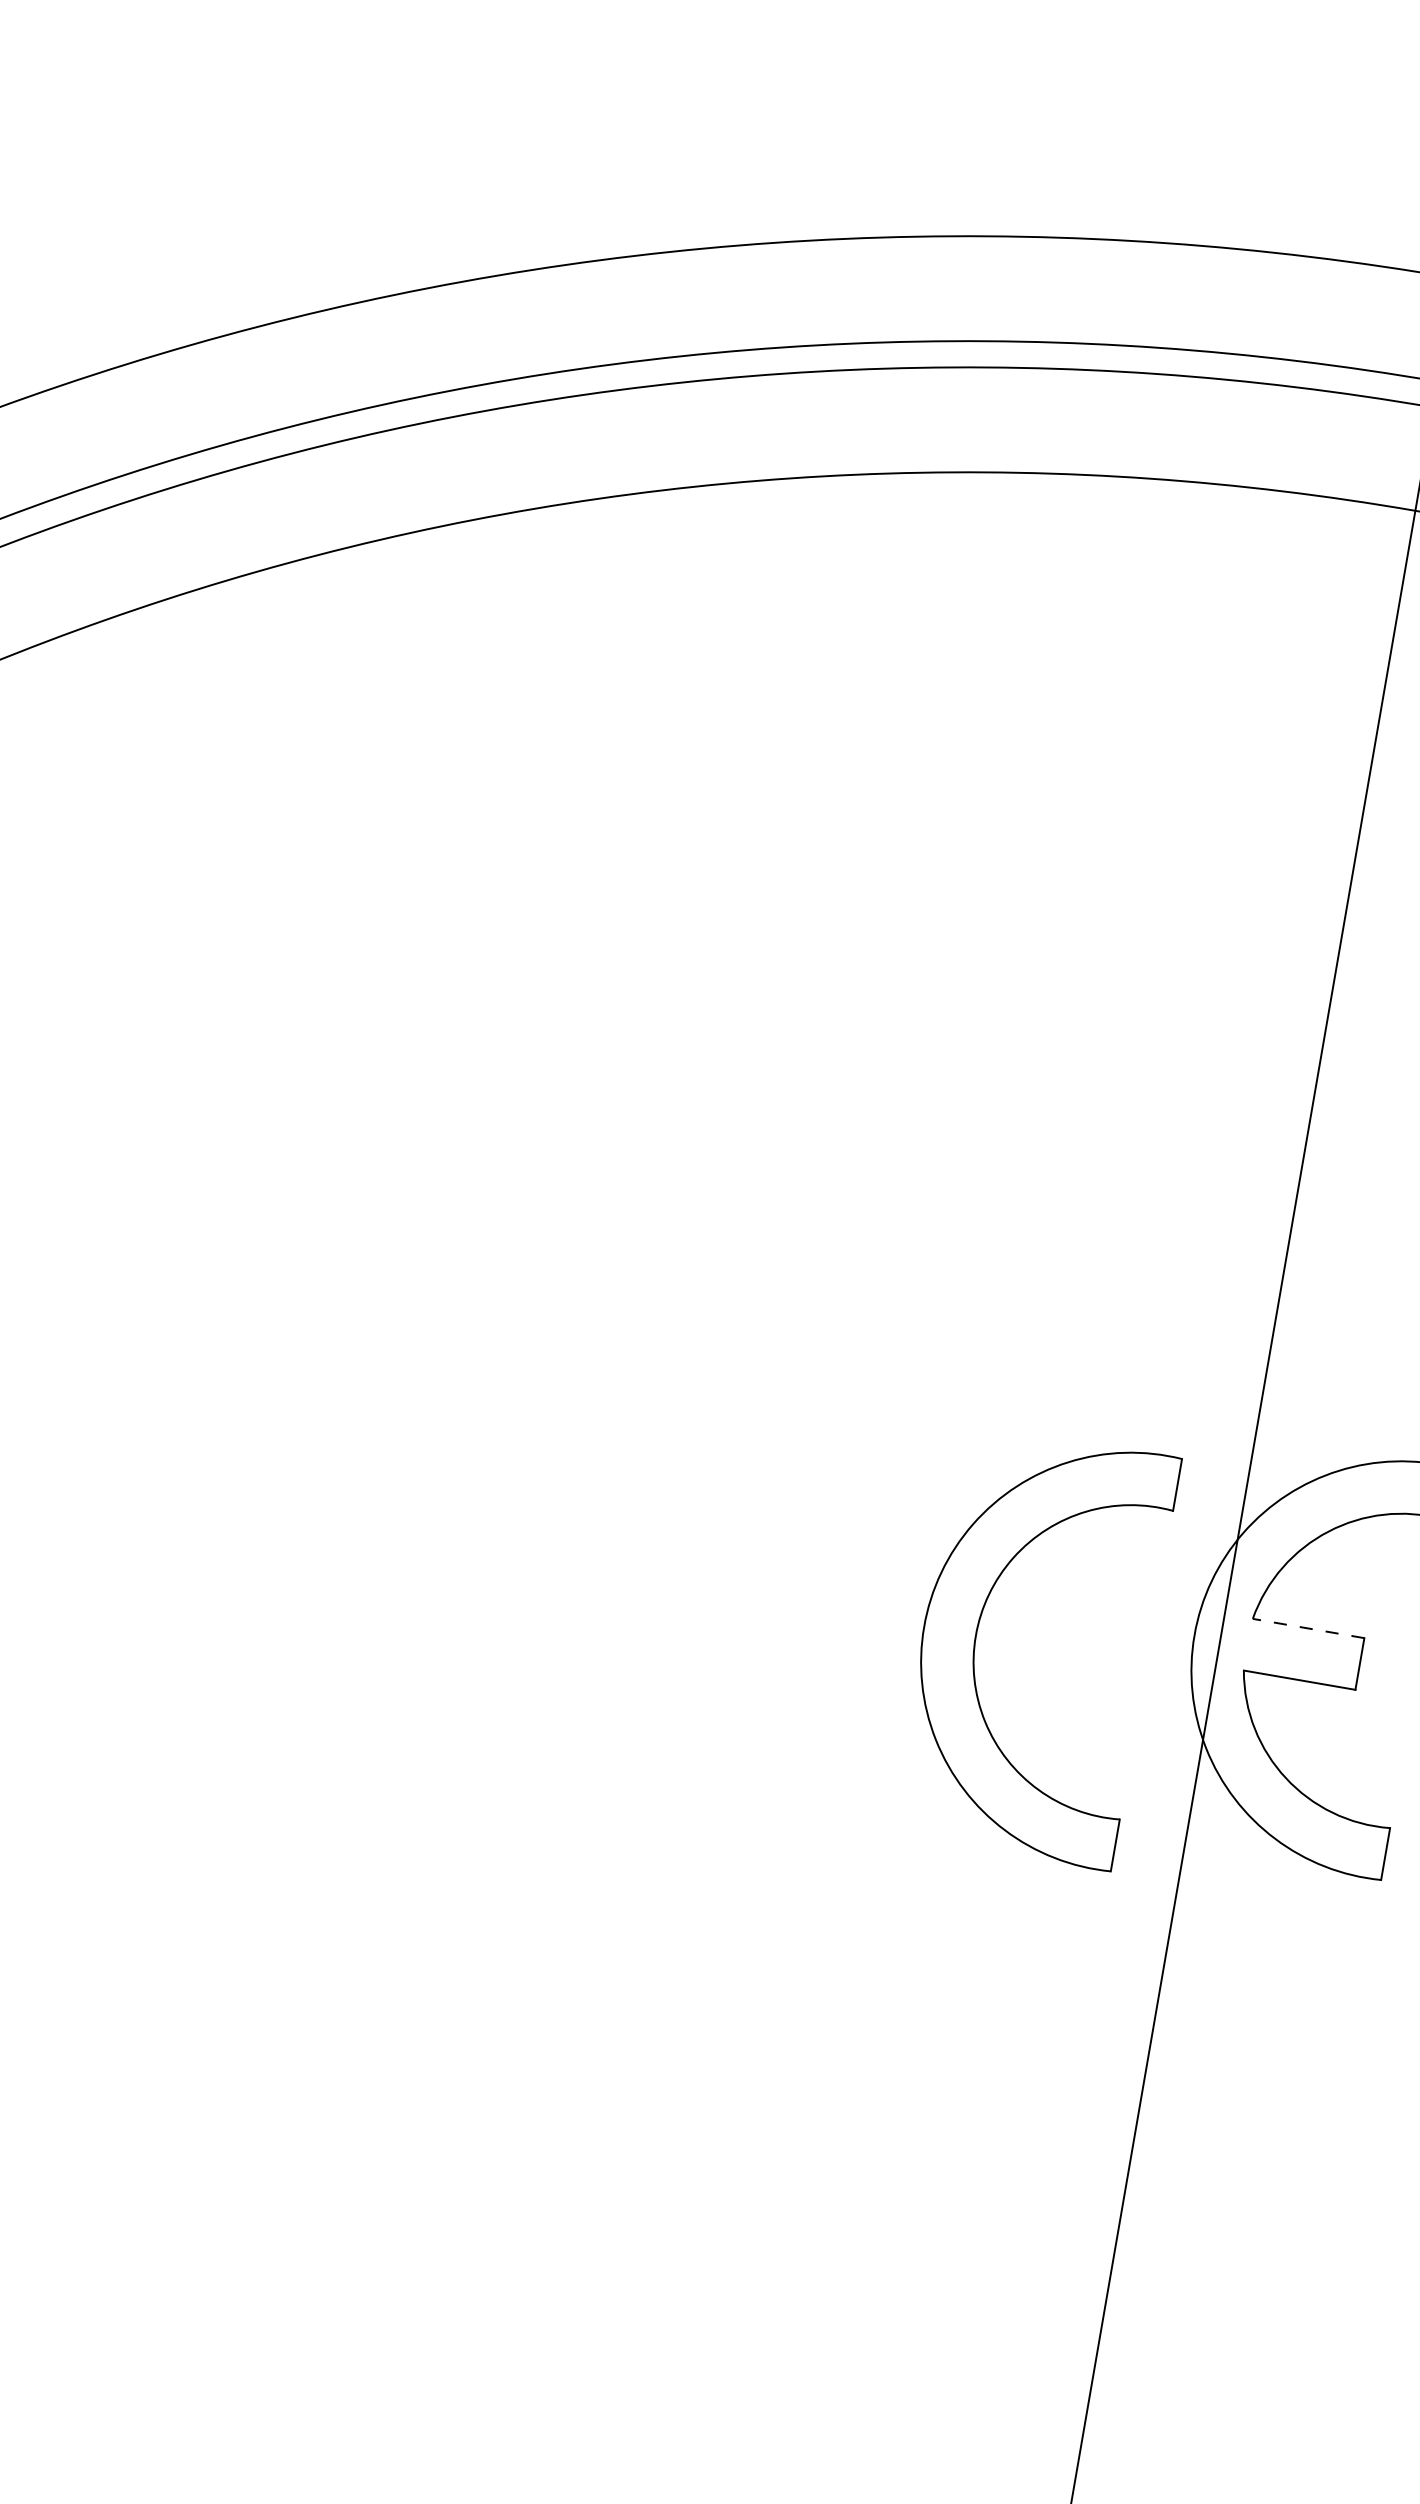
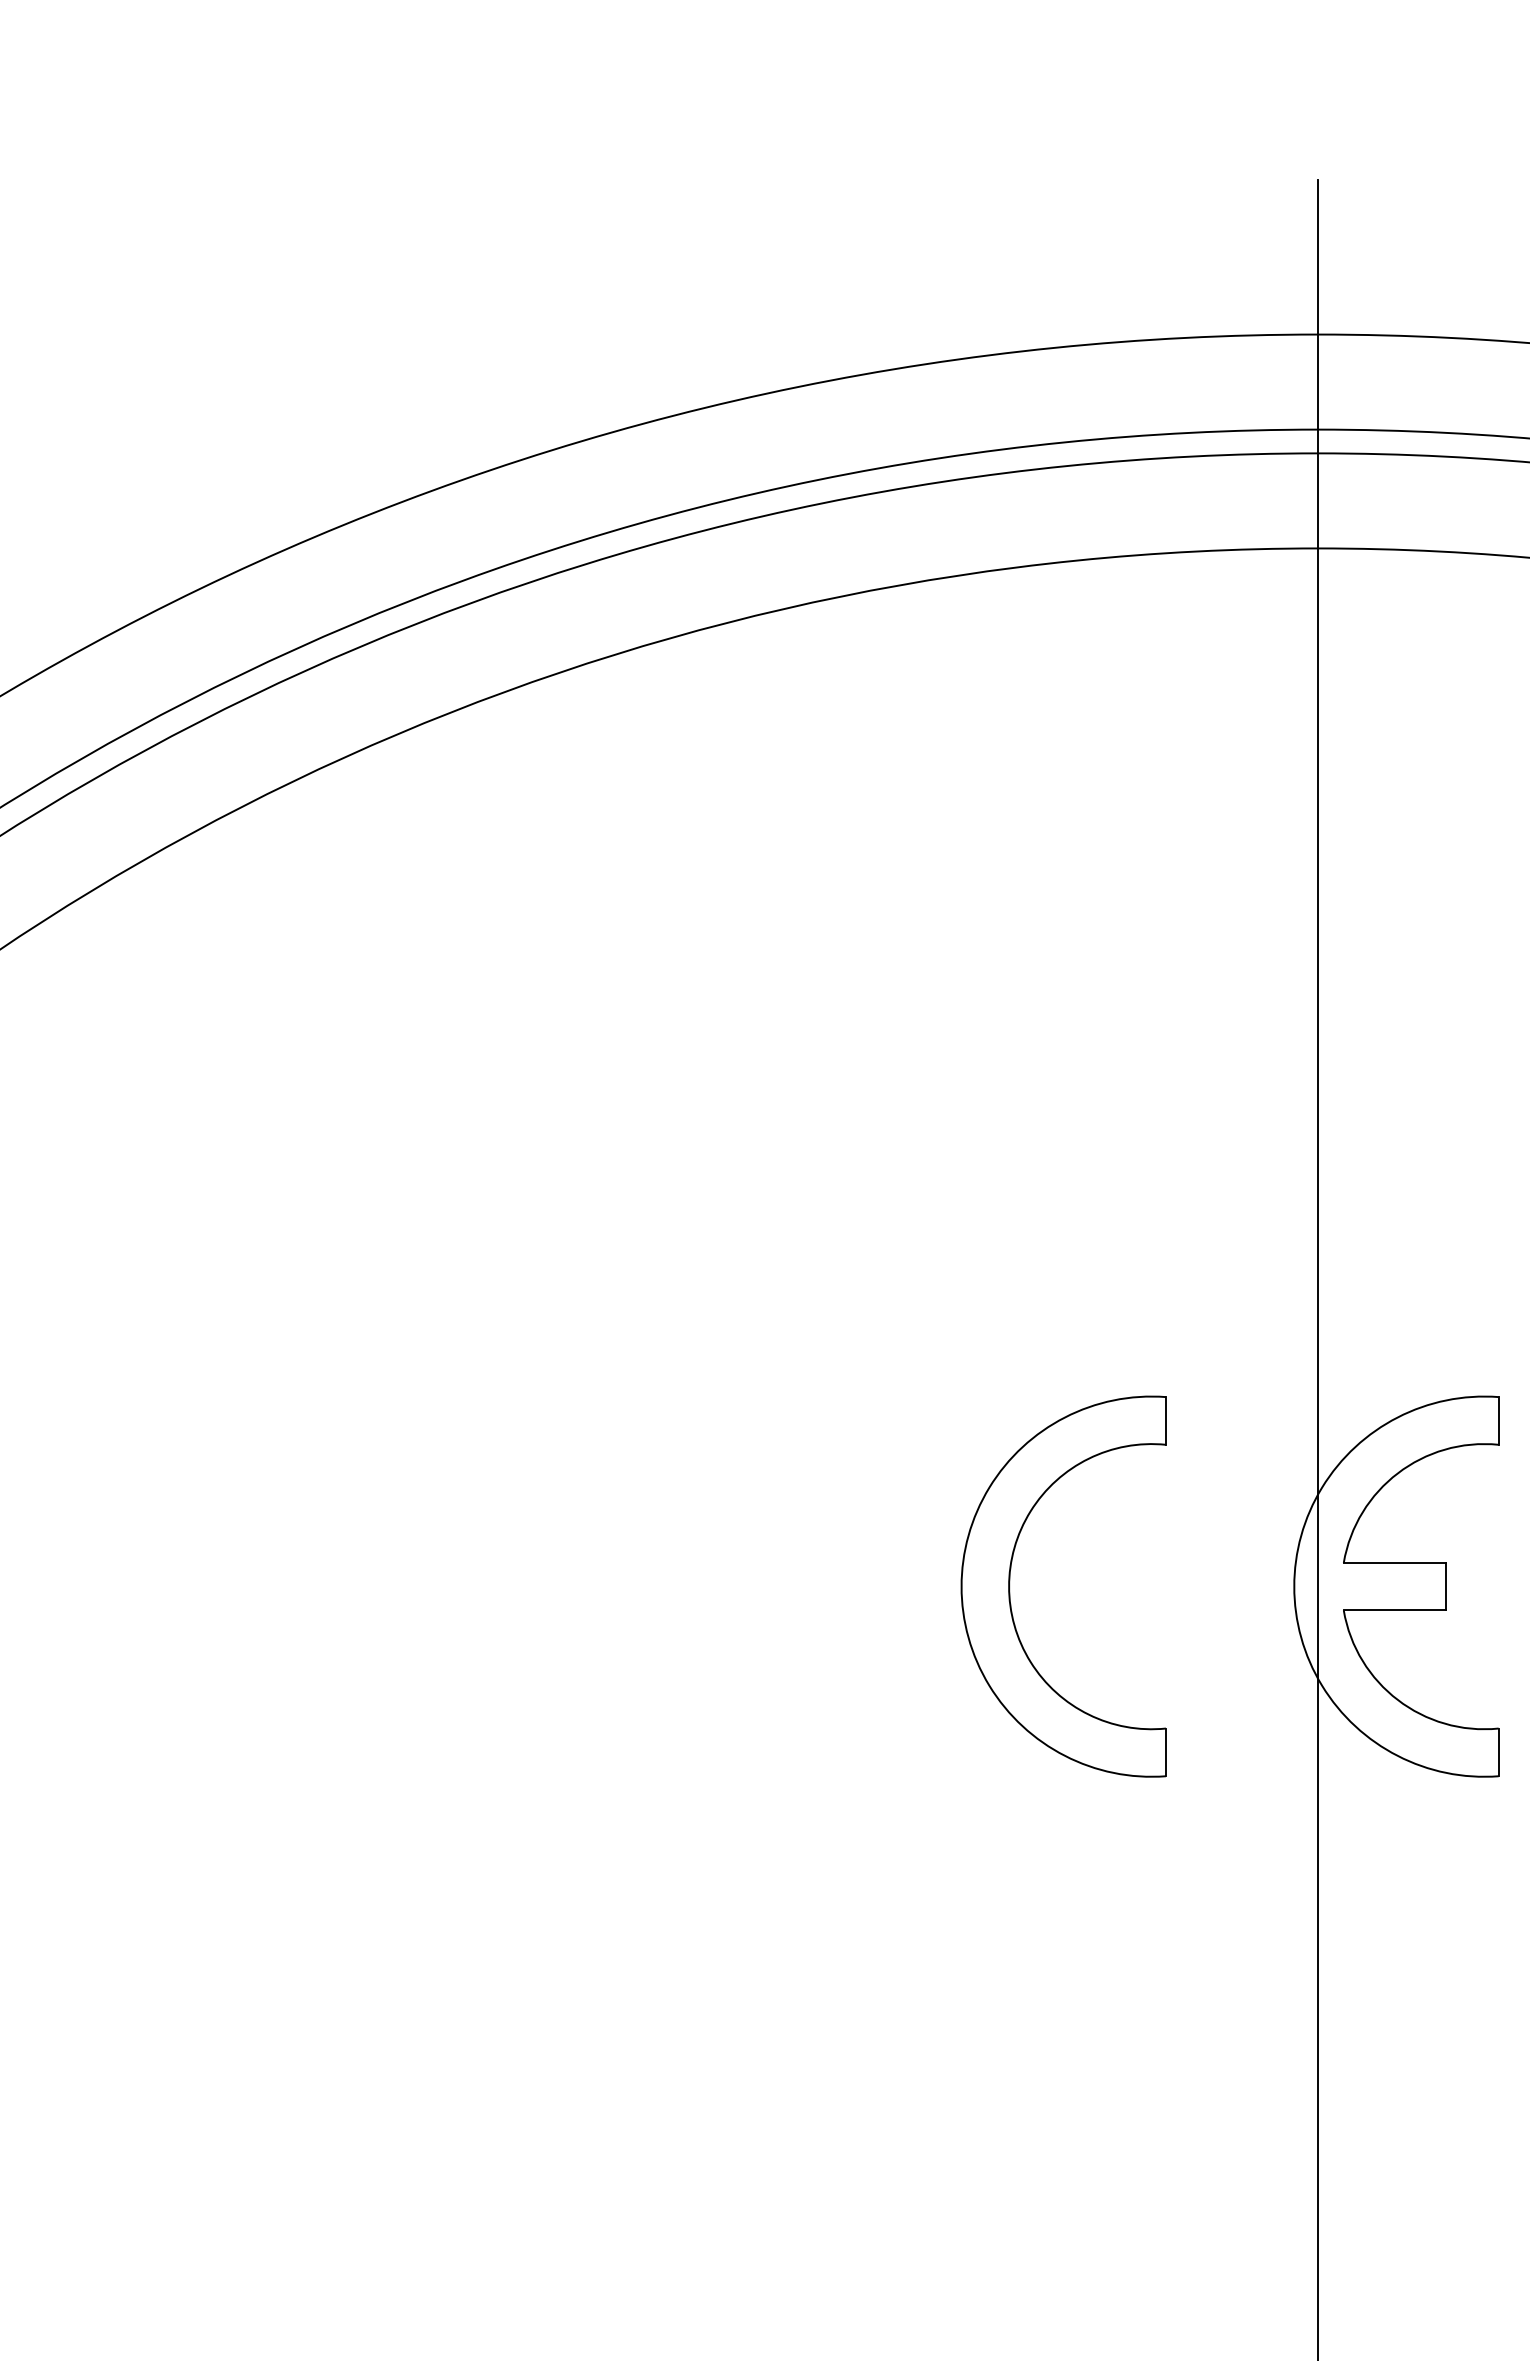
line: (1308, 1627) -> (1394, 1562), dashed -> solid
part: (978, 1630) -> (1010, 1581), moved

